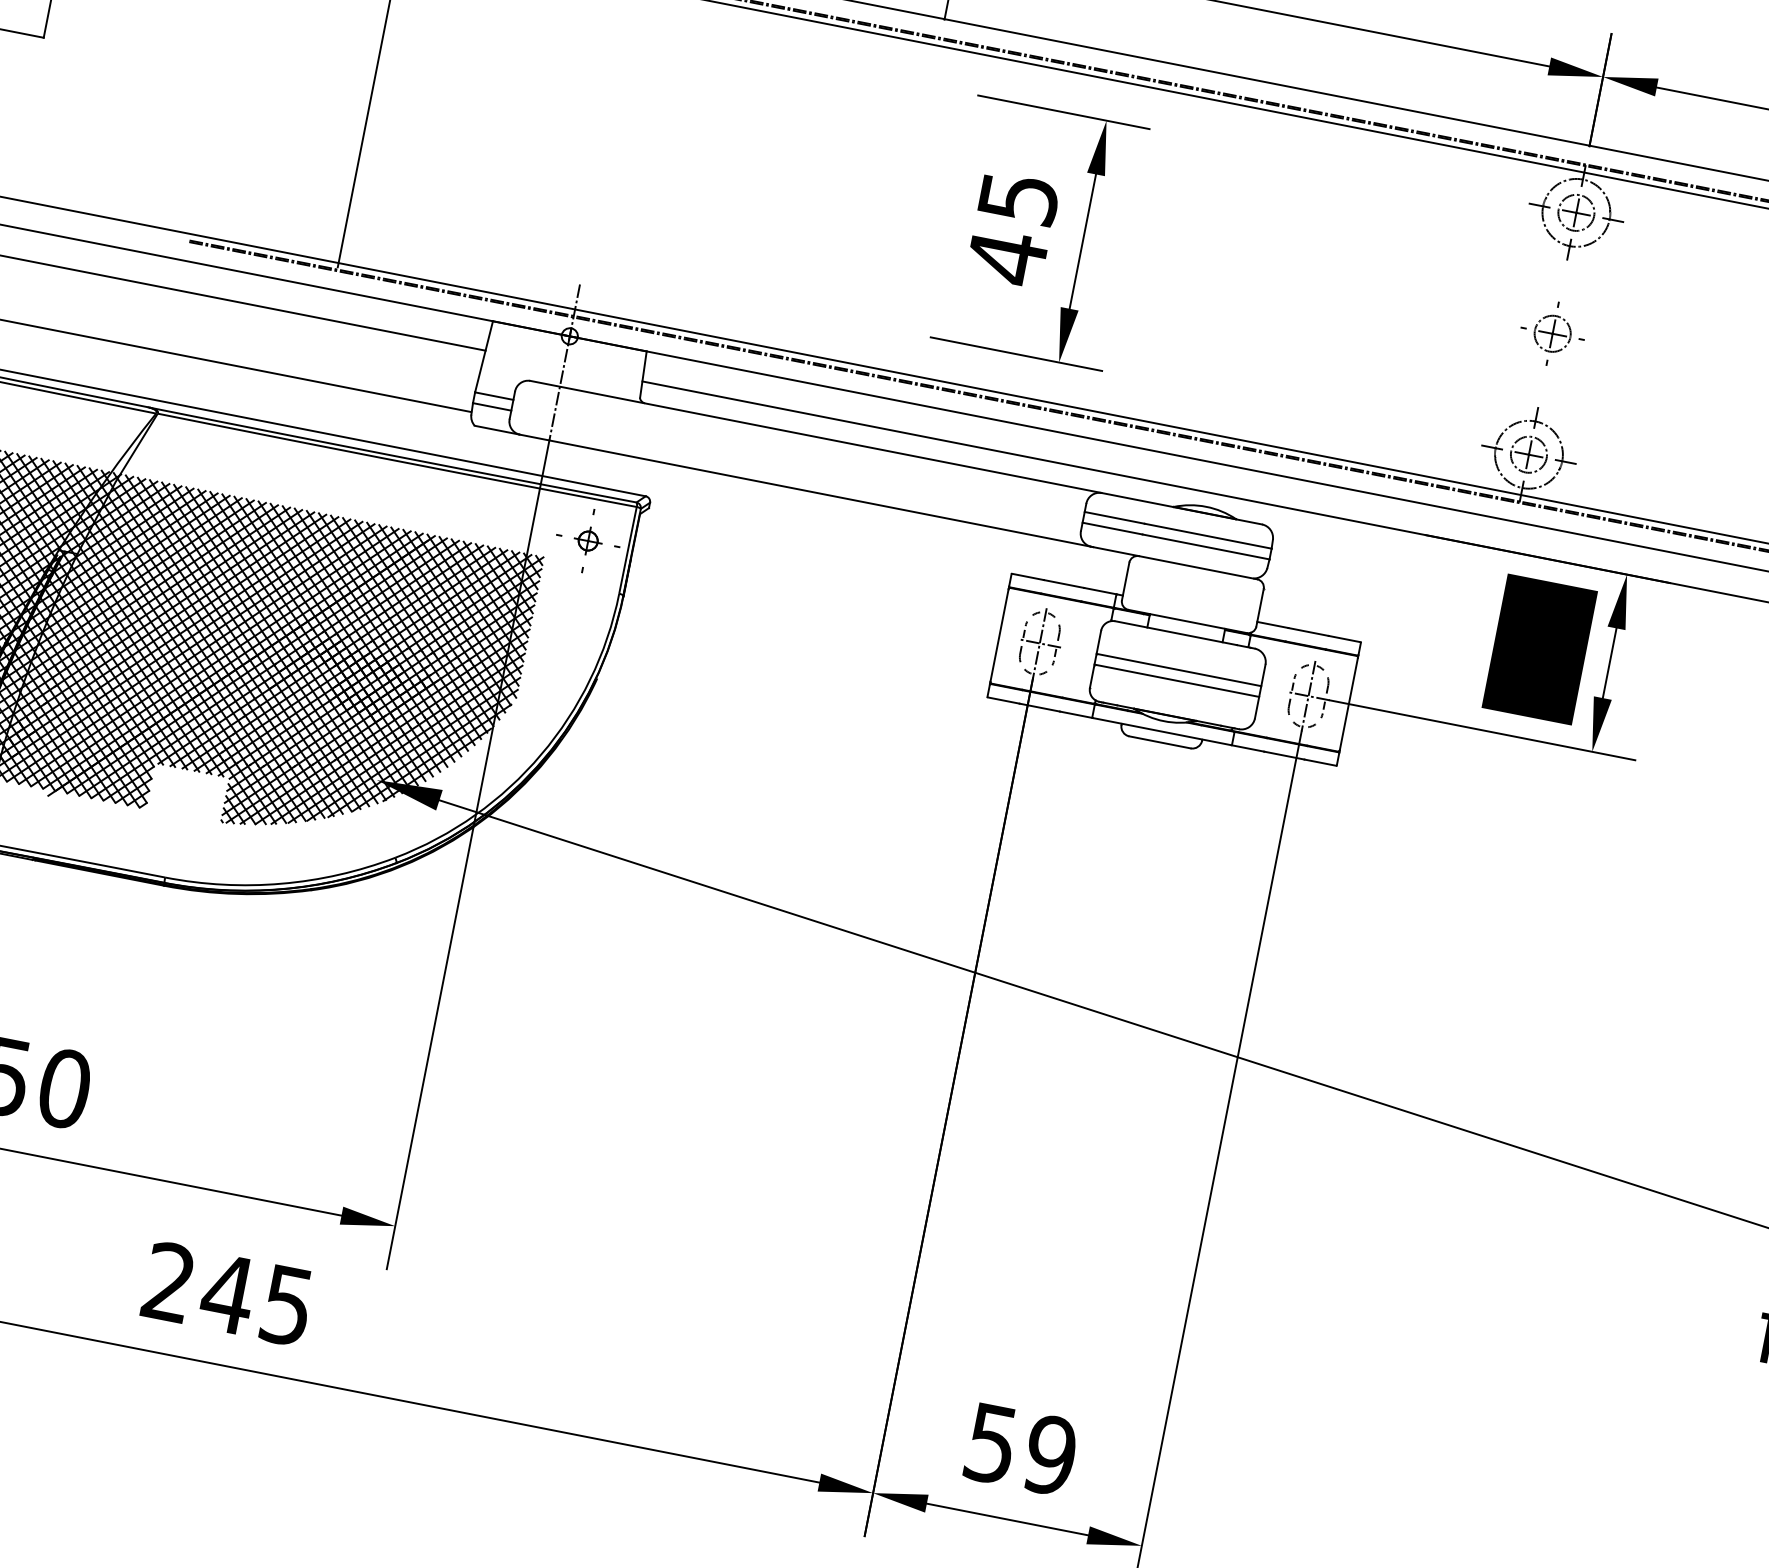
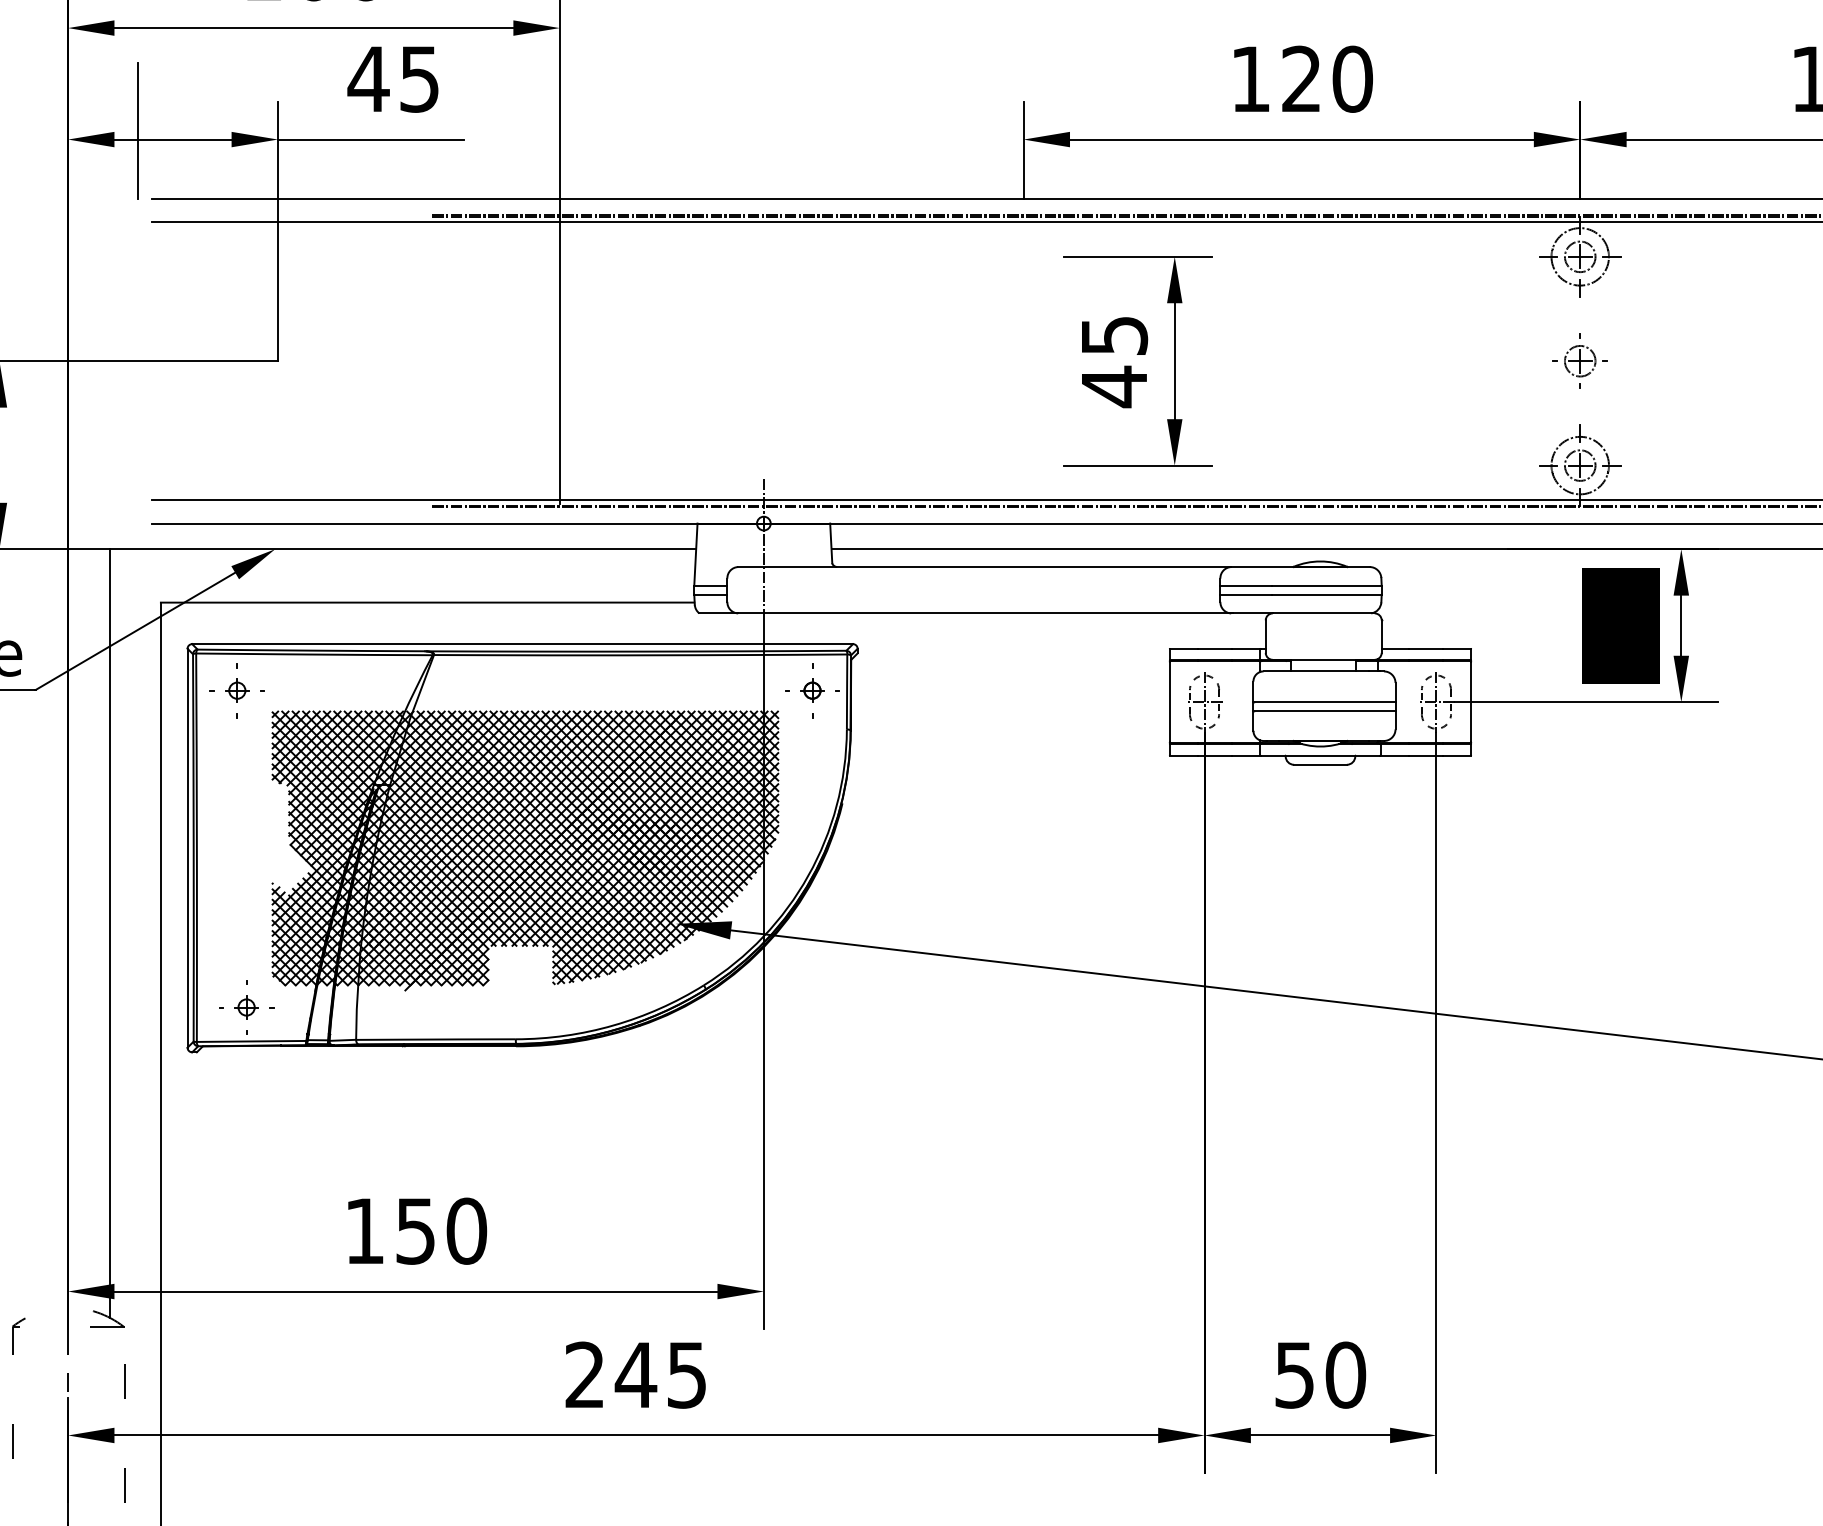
text: (1050, 1454) -> (1345, 1374), 59 -> 50

